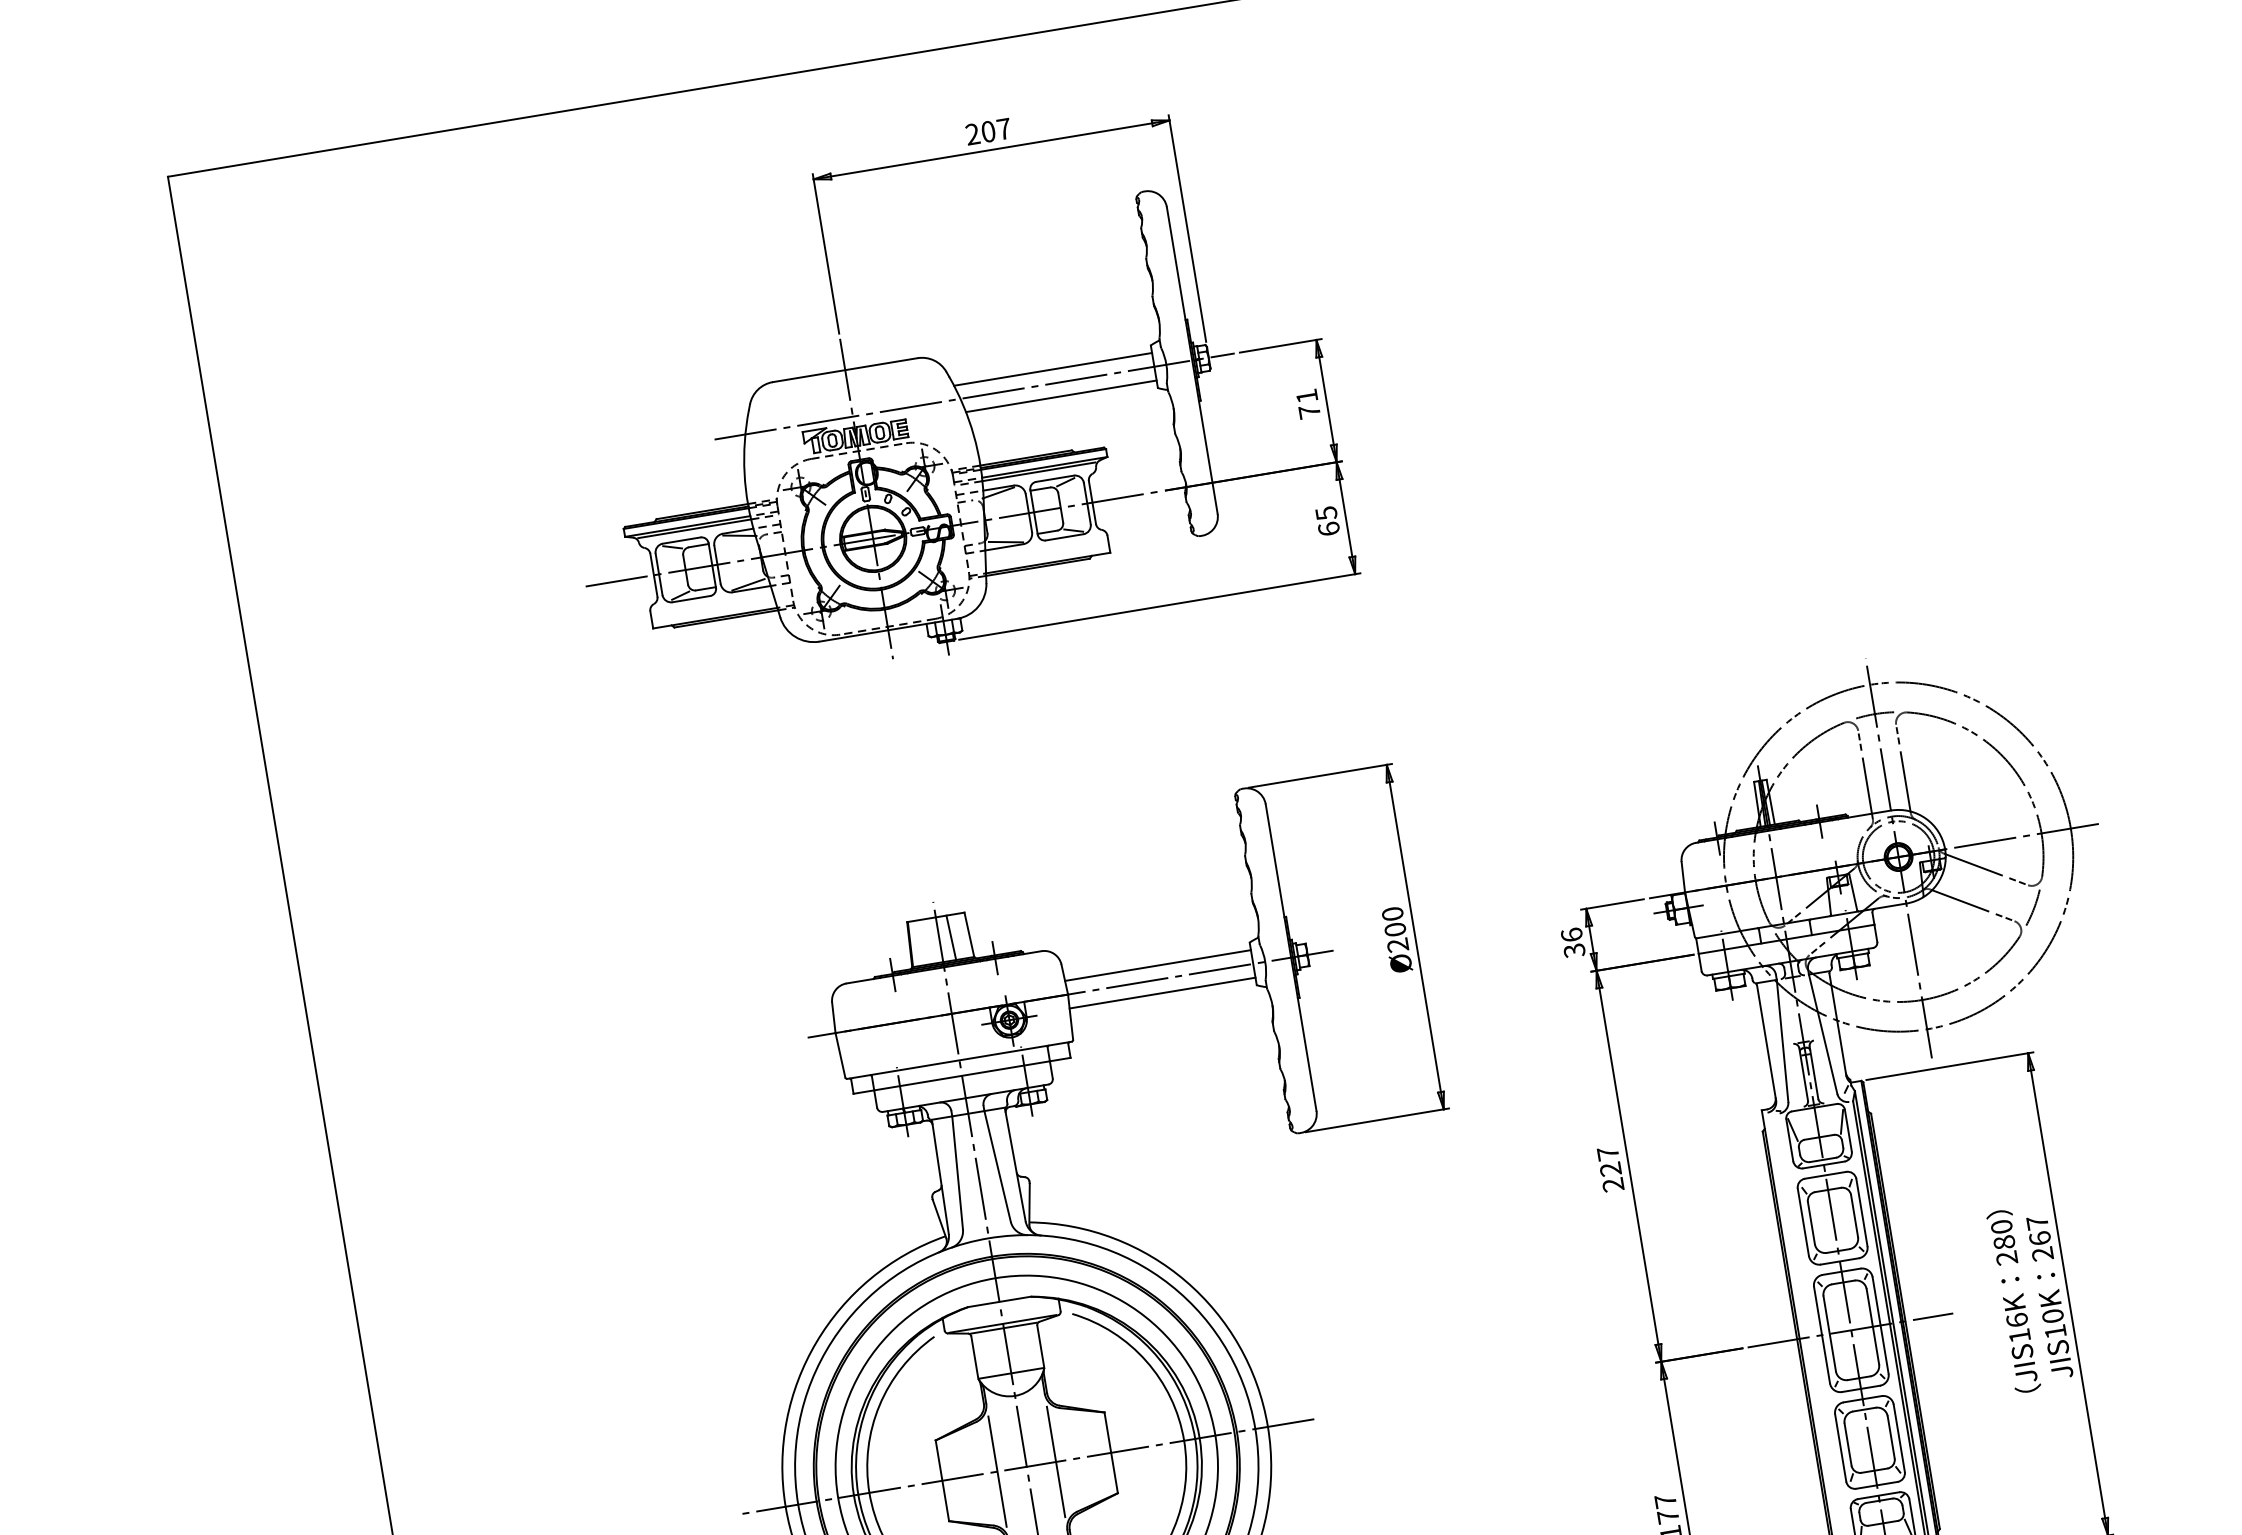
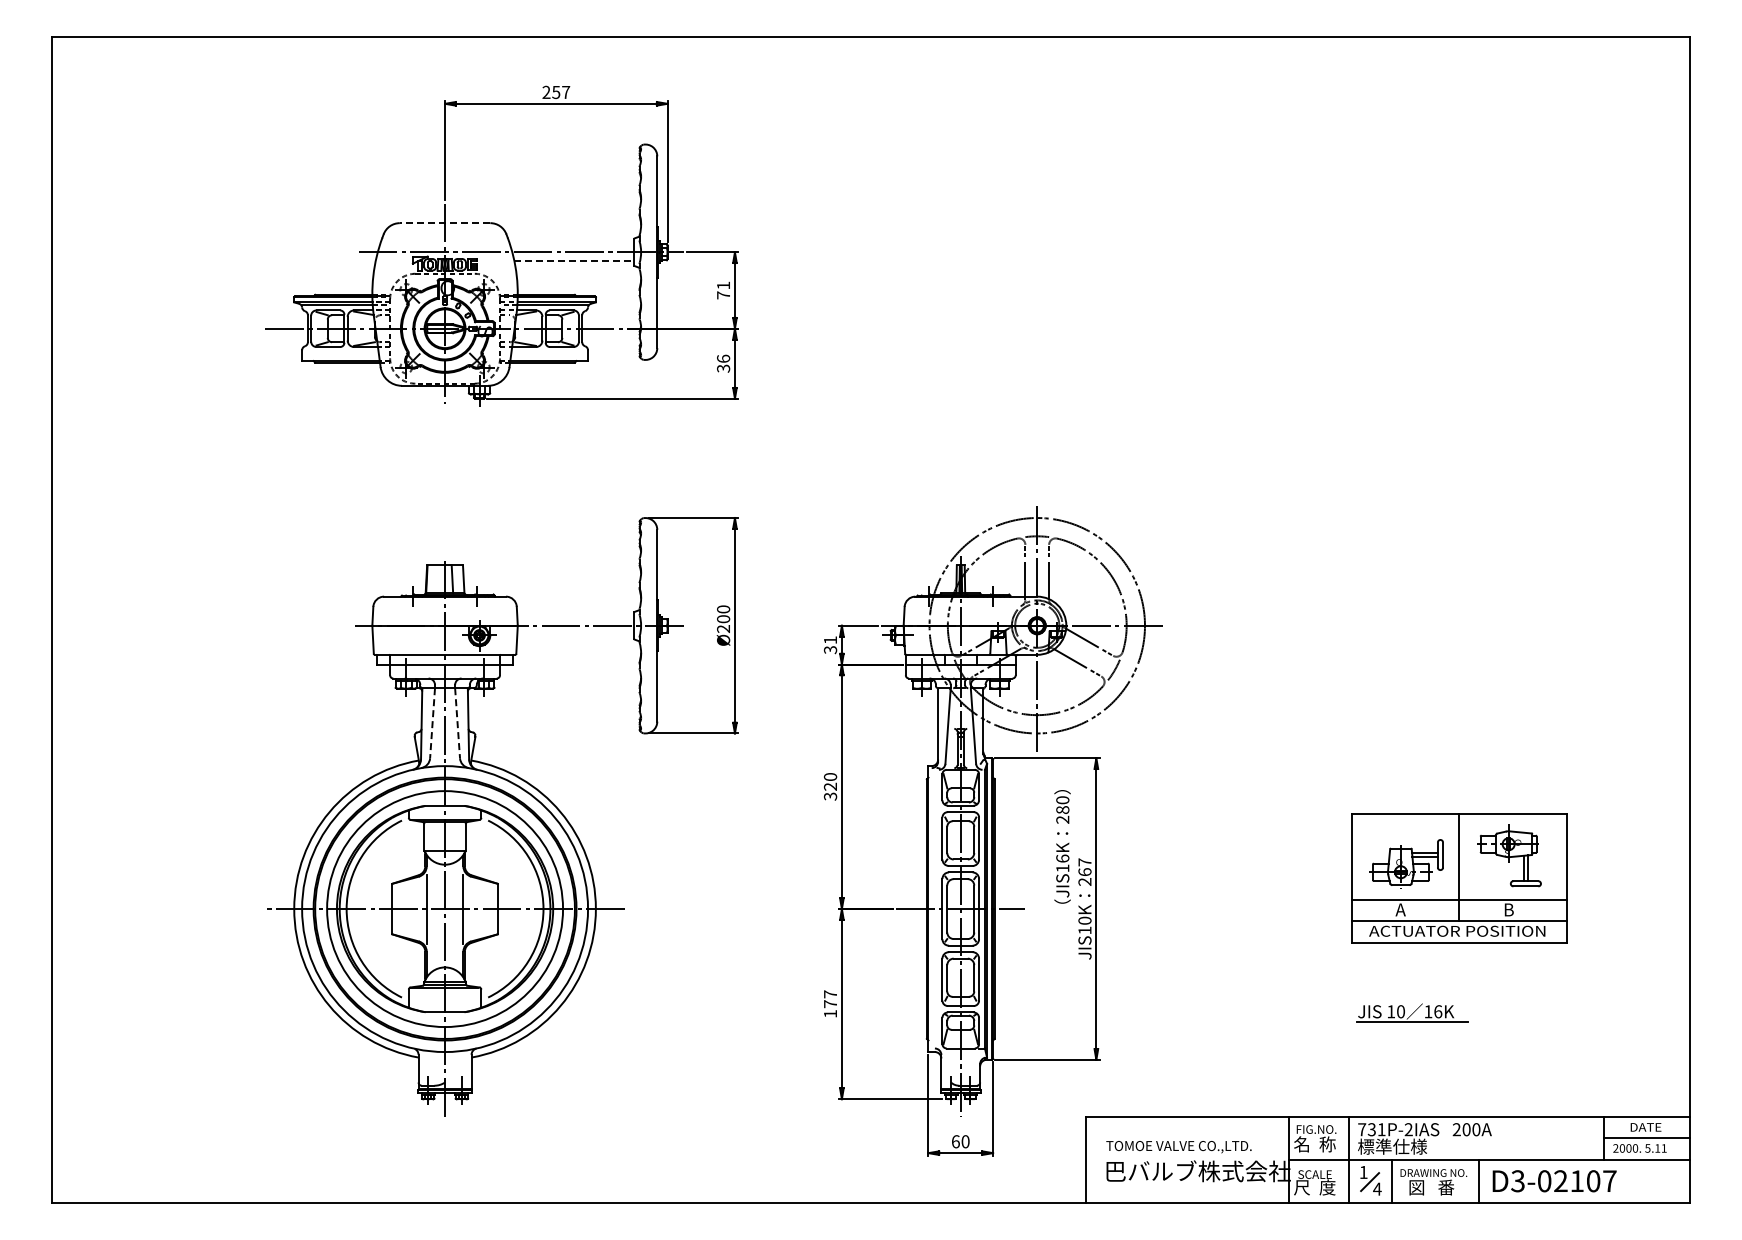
text: (988, 130) -> (556, 91), 207 -> 257
line: (1052, 369) -> (571, 243), removed
line: (844, 370) -> (444, 223), solid -> dashed
line: (1060, 395) -> (573, 260), solid -> dashed
text: (1327, 520) -> (723, 363), 65 -> 36
text: (1571, 935) -> (830, 640), 36 -> 31
line: (1158, 966) -> (575, 617), removed
line: (1162, 993) -> (575, 634), removed
line: (997, 1166) -> (457, 723), solid -> dashed
text: (1610, 1168) -> (830, 786), 227 -> 320
line: (957, 1173) -> (432, 723), solid -> dashed
text: (2013, 1300) -> (1062, 846), moved

